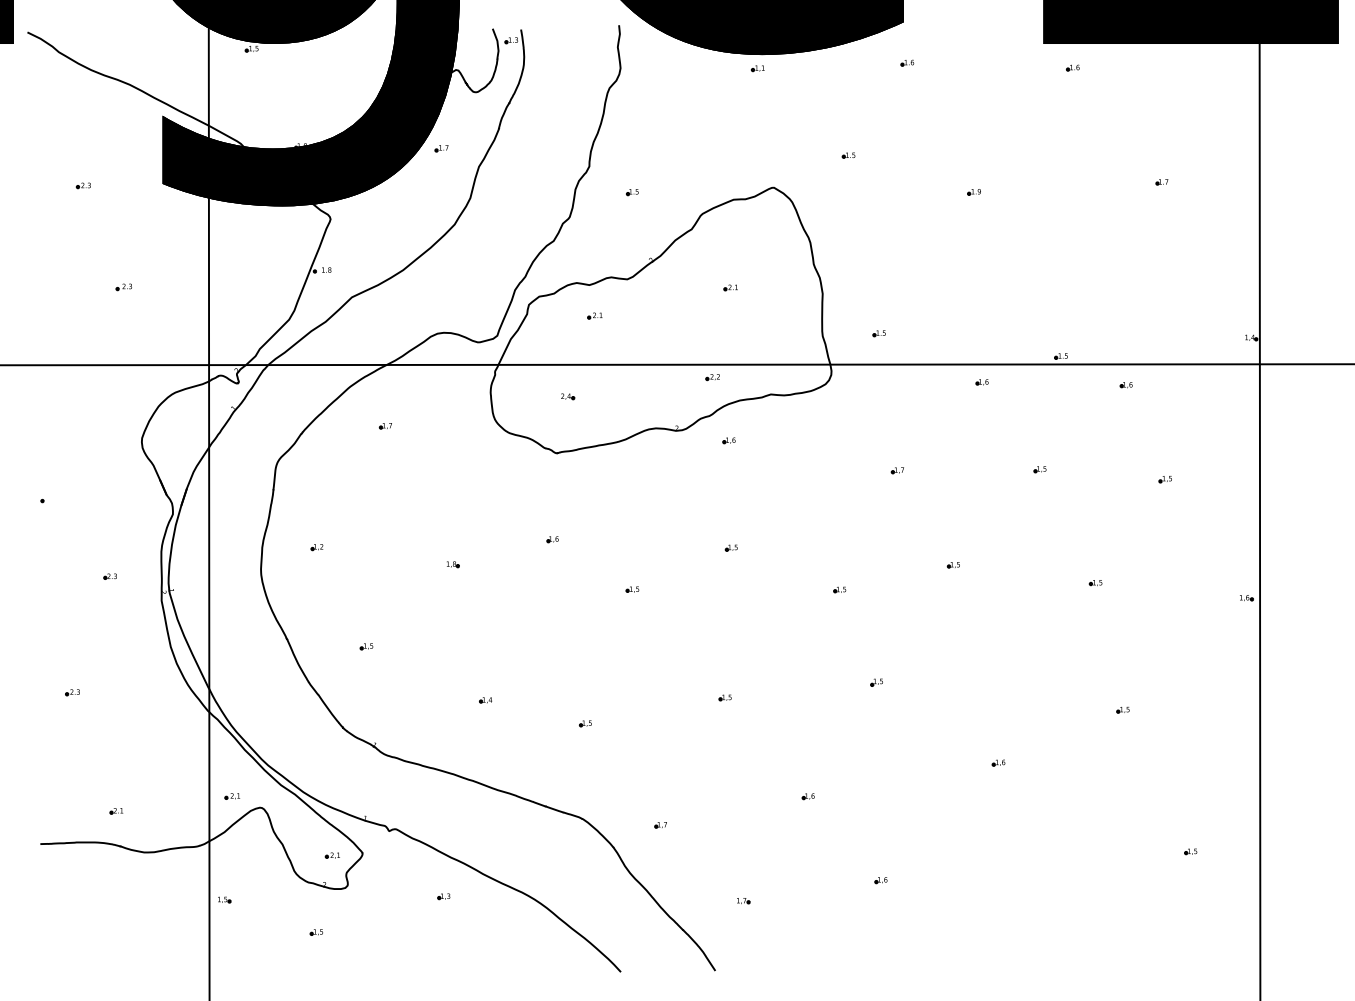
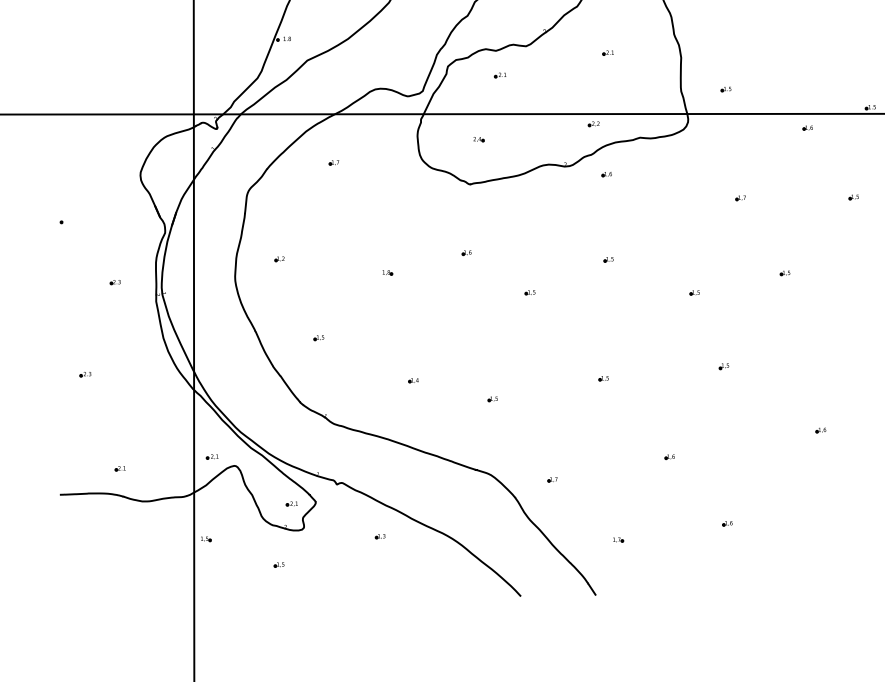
part: (123, 287) -> (125, 52), removed

